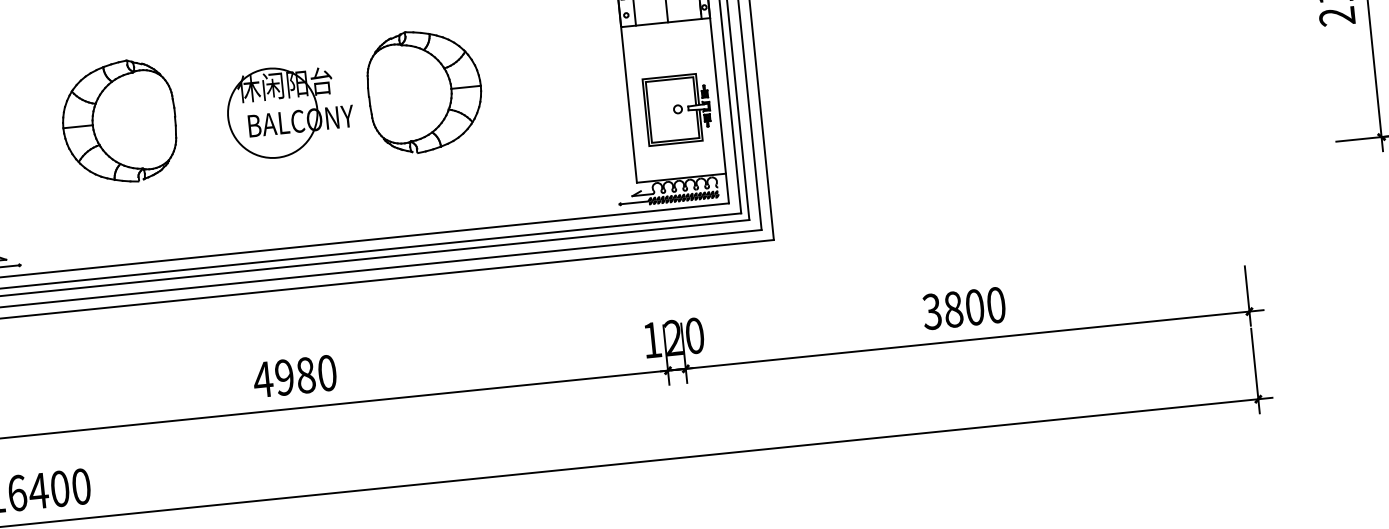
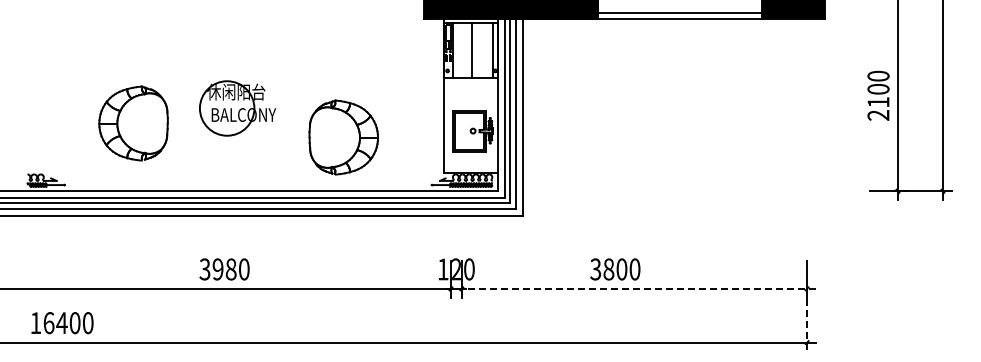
part: (424, 91) -> (343, 137), moved
part: (119, 122) -> (133, 123), moved
text: (964, 308) -> (615, 269), moved
line: (965, 339) -> (633, 288), solid -> dashed
line: (1256, 371) -> (807, 325), solid -> dashed
text: (262, 379) -> (204, 269), 4980 -> 3980

